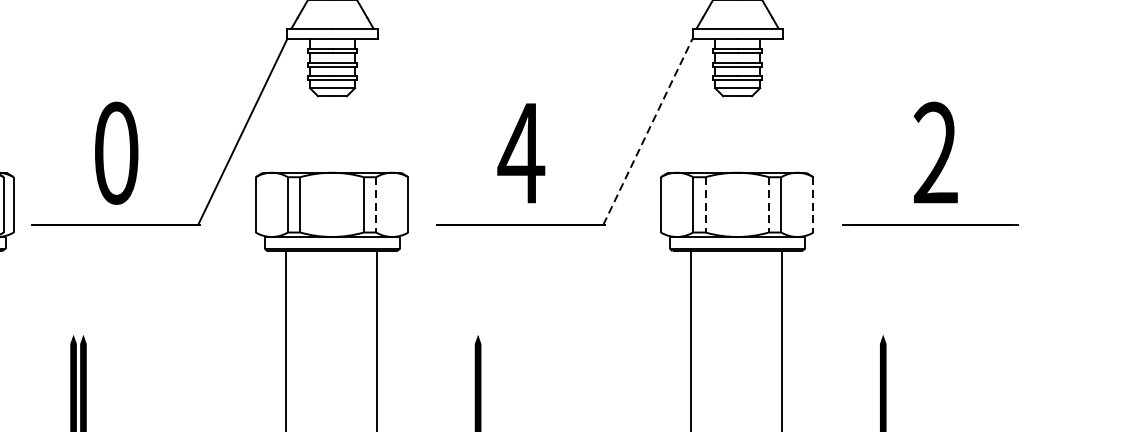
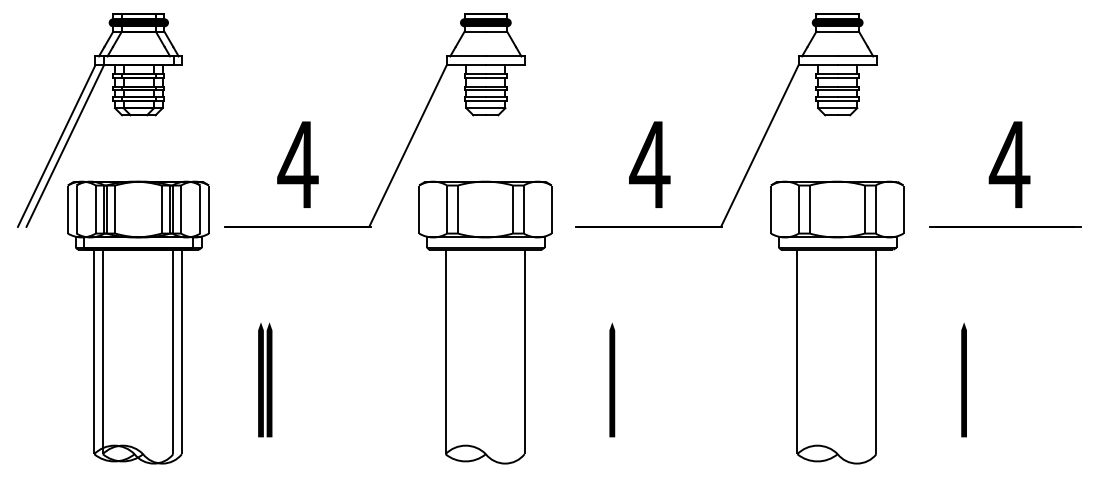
line: (647, 132) -> (759, 146), dashed -> solid
text: (115, 152) -> (297, 164), 0 -> 4
text: (935, 152) -> (1009, 164), 2 -> 4
line: (375, 205) -> (523, 210), dashed -> solid
line: (705, 205) -> (809, 210), dashed -> solid
line: (768, 205) -> (864, 210), dashed -> solid
line: (813, 205) -> (903, 210), dashed -> solid

